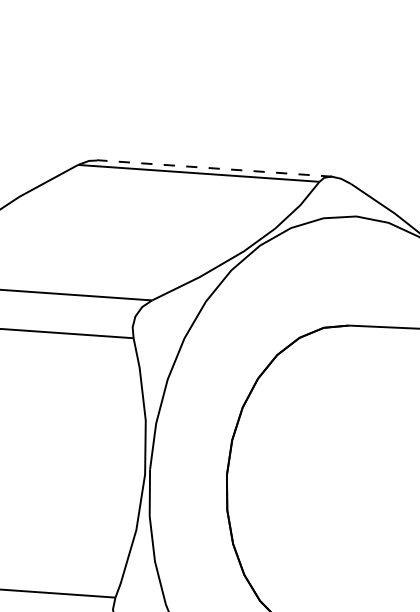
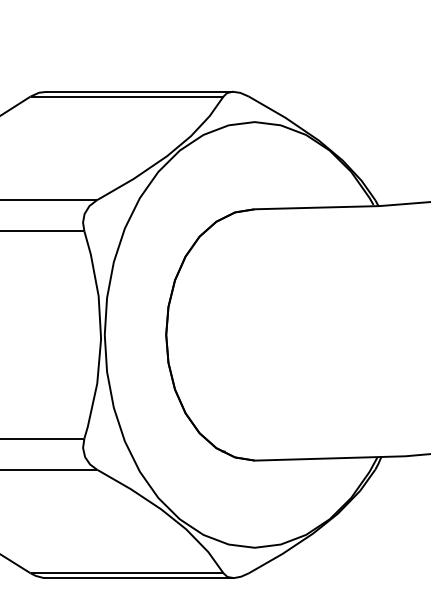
line: (214, 168) -> (139, 91), dashed -> solid

